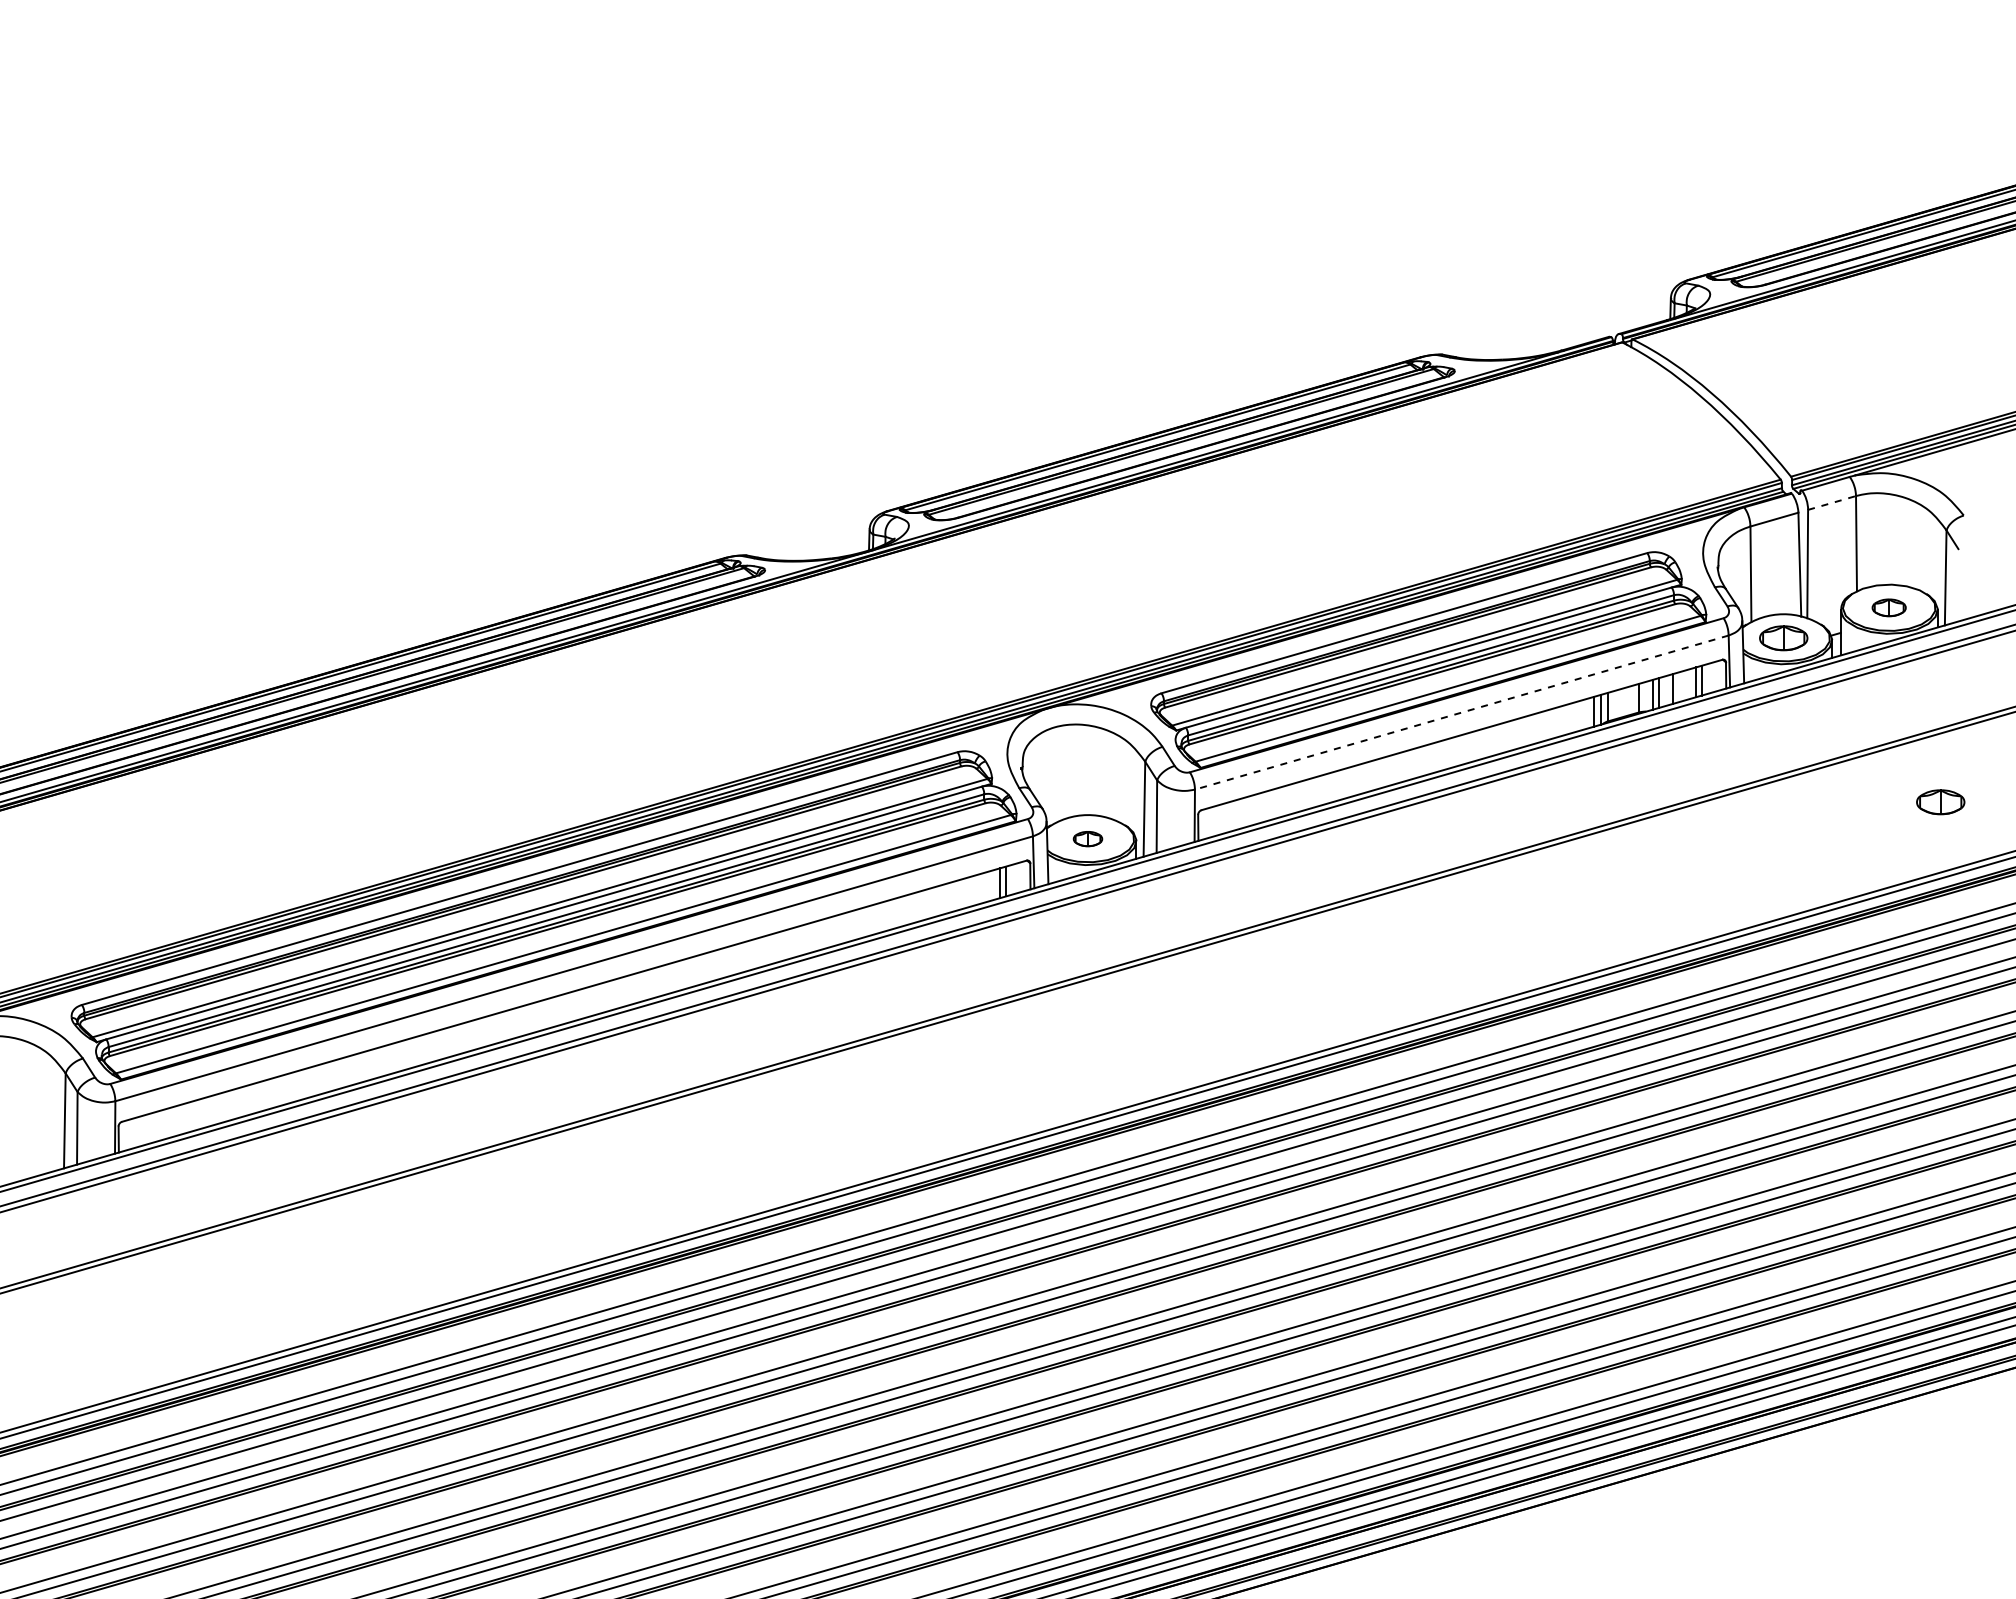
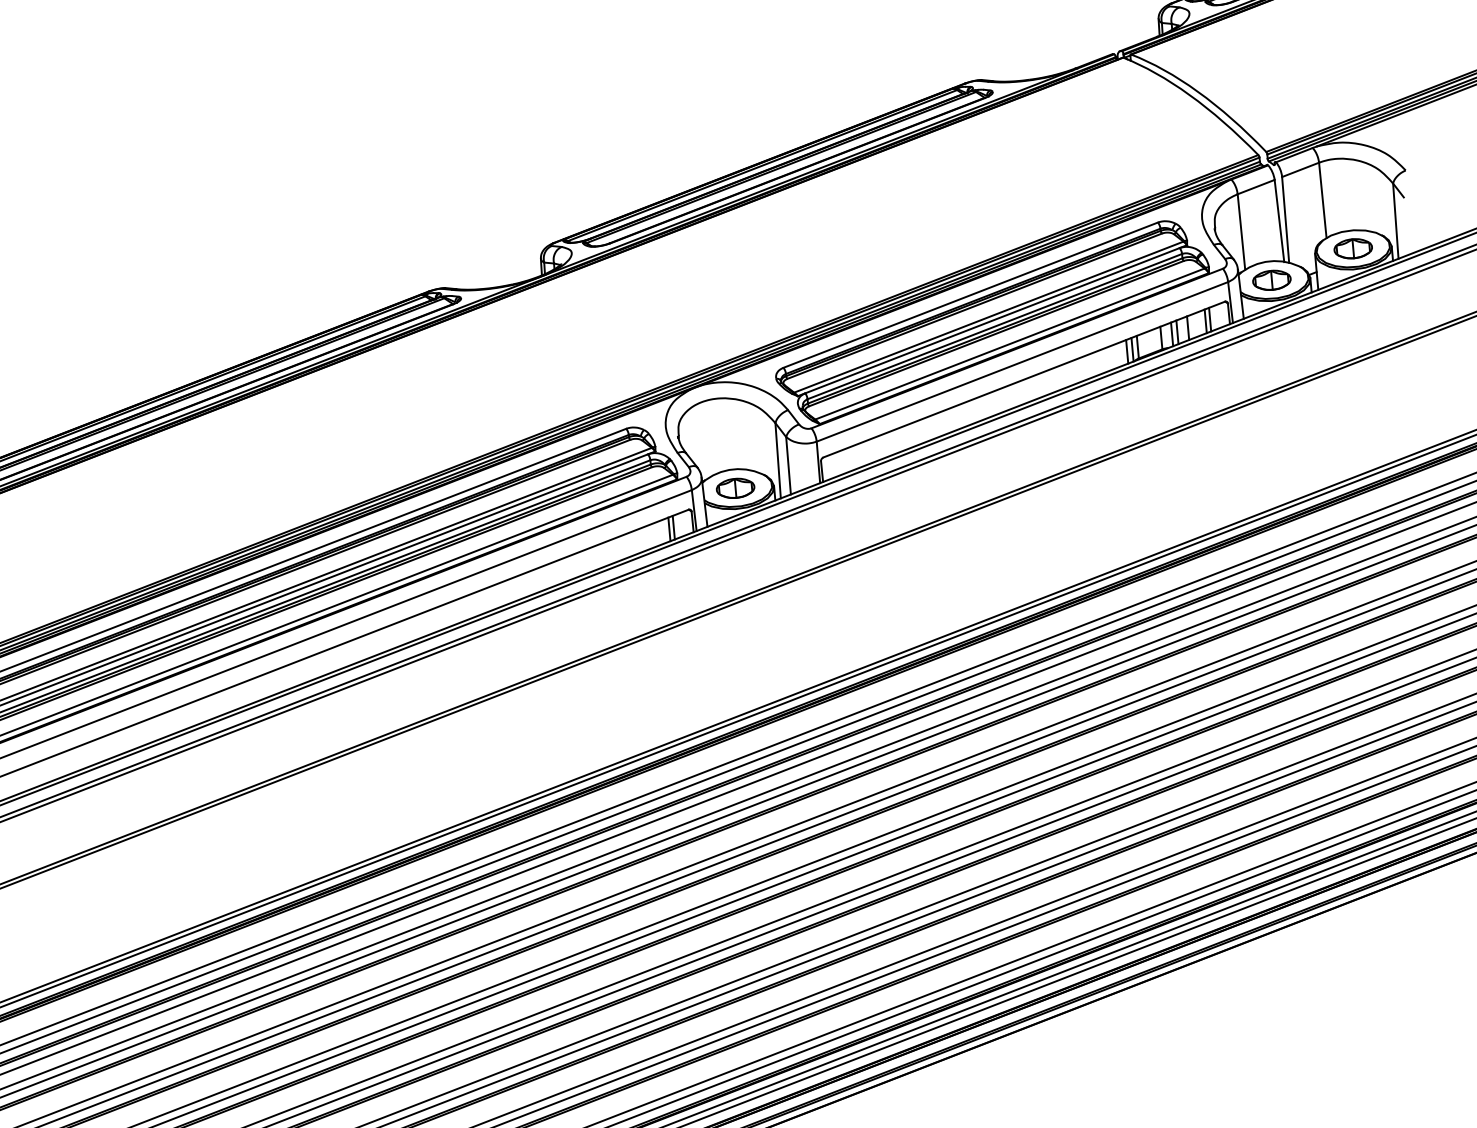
line: (1832, 502) -> (1300, 169), dashed -> solid
part: (1888, 607) -> (1352, 248), size x1.43
line: (1461, 712) -> (1022, 361), dashed -> solid
part: (1940, 802) -> (1407, 399), removed
part: (1087, 838) -> (735, 487), size x1.67

